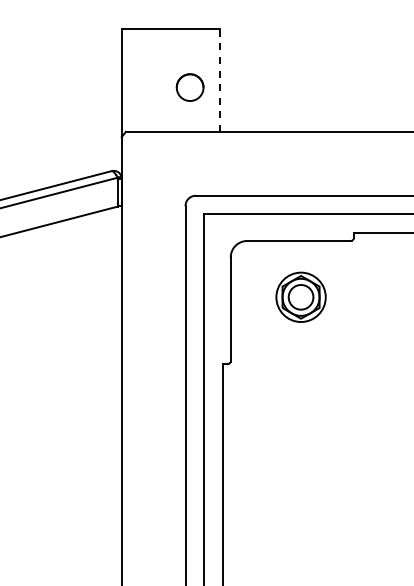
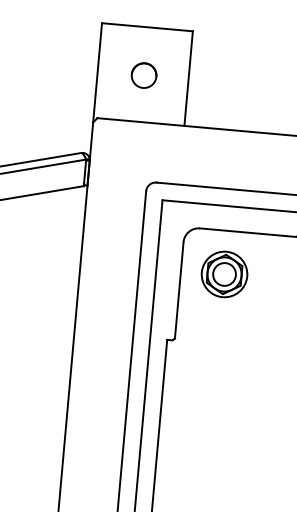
line: (220, 80) -> (188, 78), dashed -> solid
part: (189, 87) -> (143, 75), moved
part: (300, 296) -> (224, 273), moved

